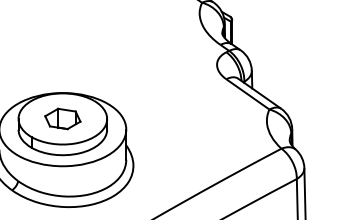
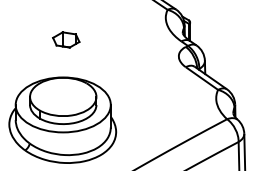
part: (63, 118) -> (66, 39), moved

